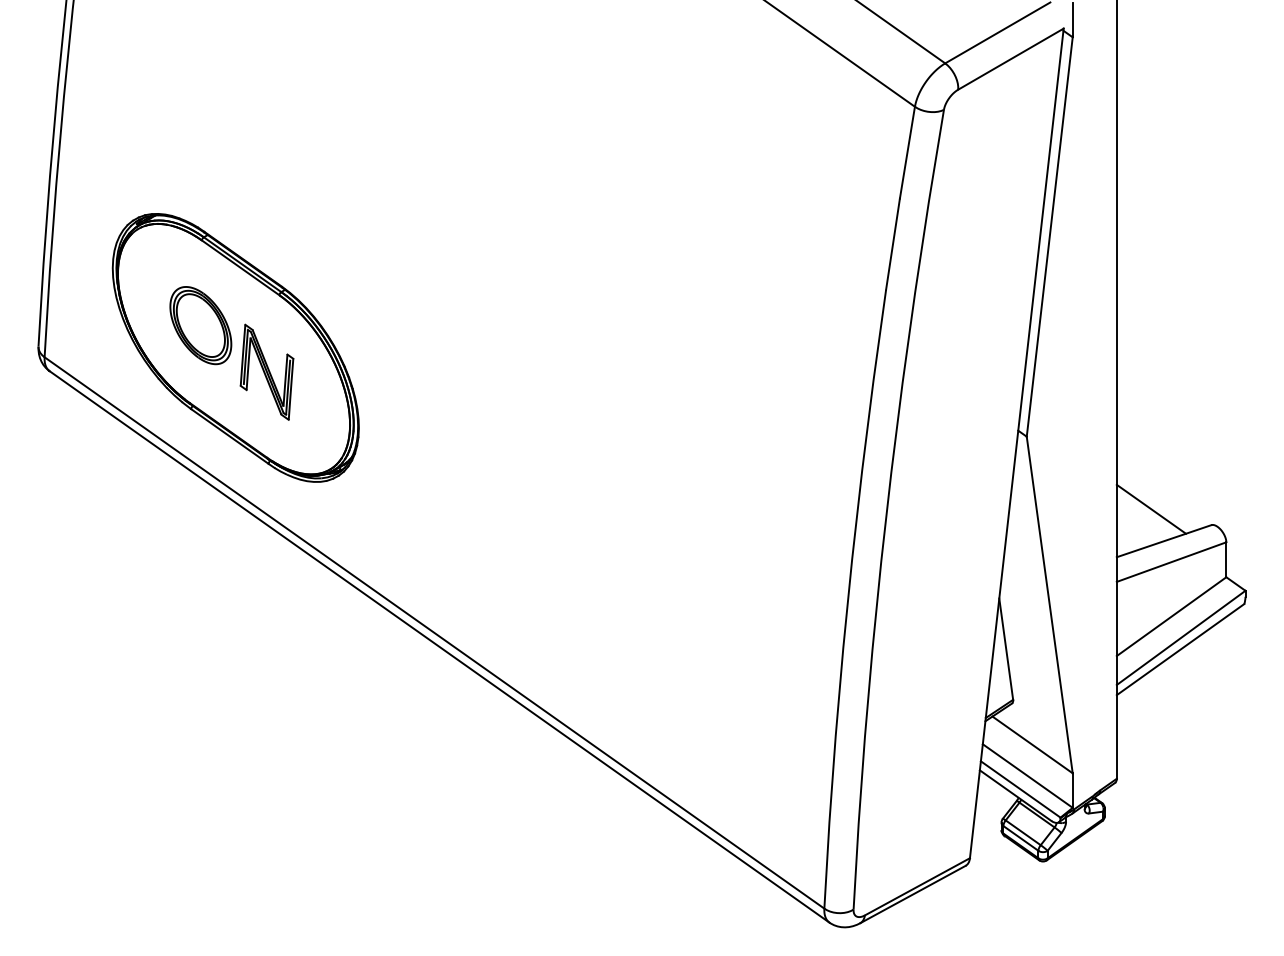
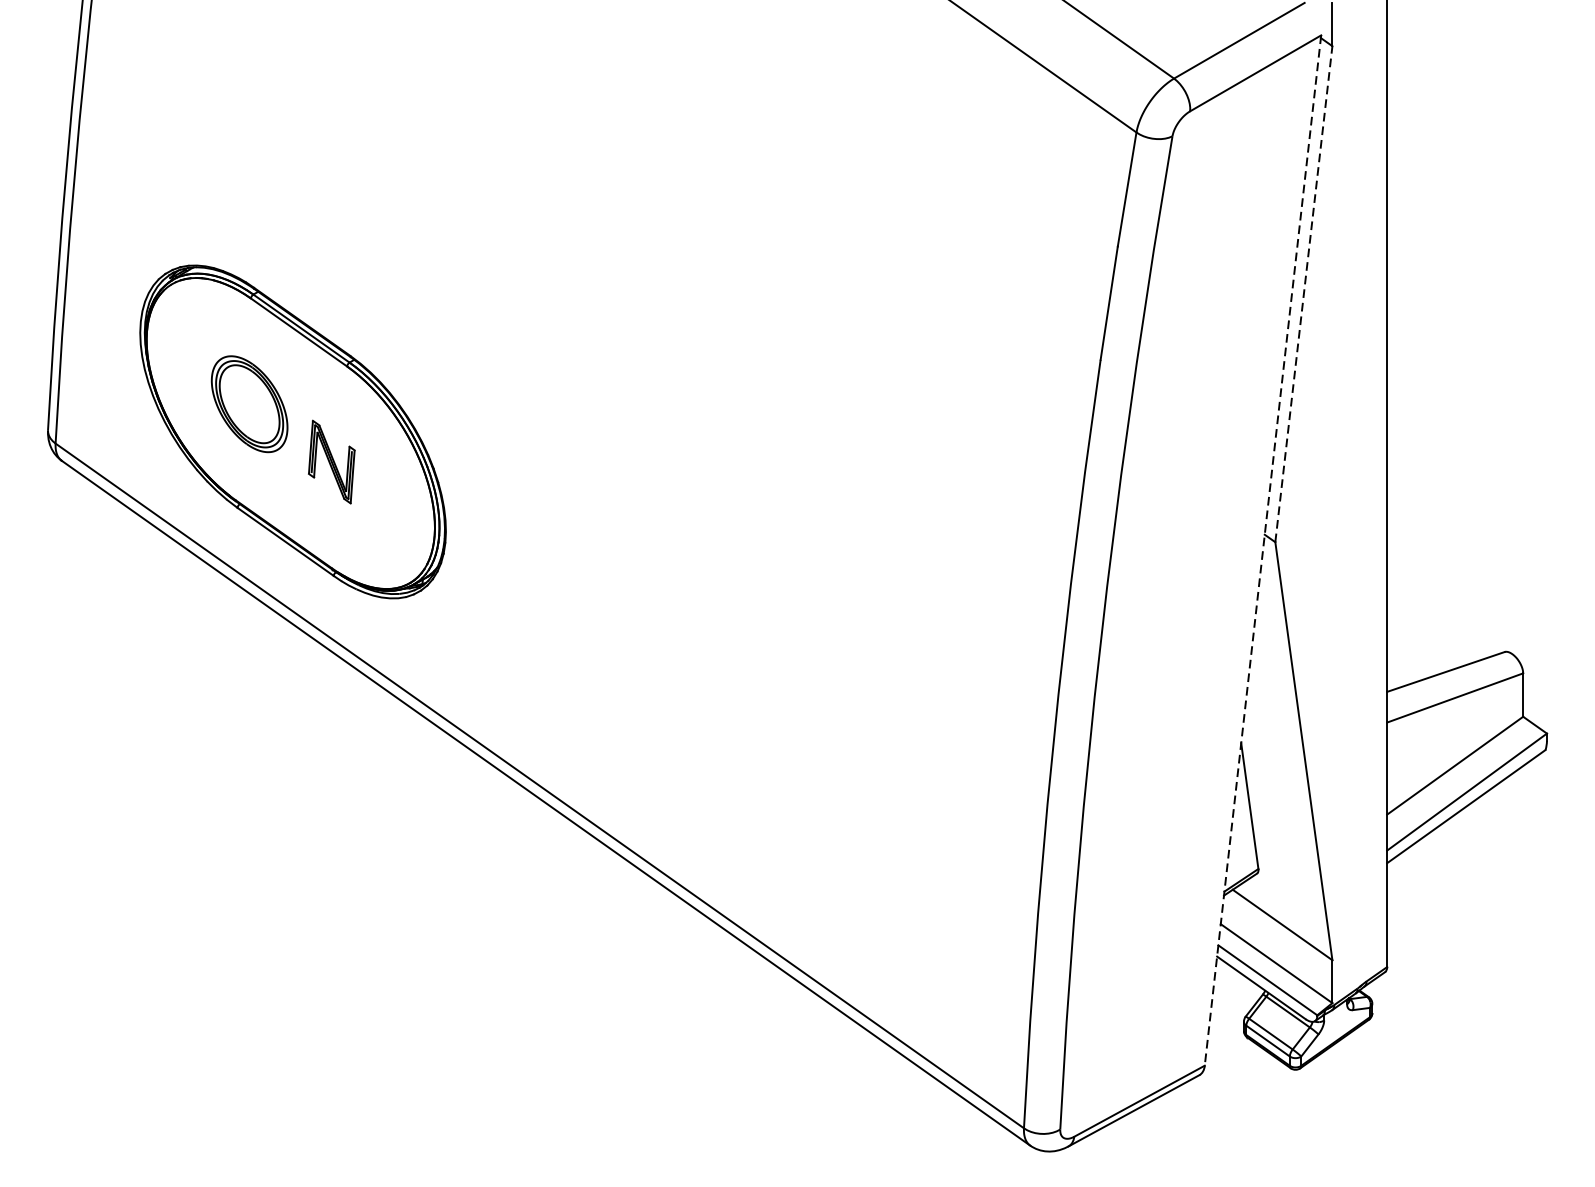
line: (1049, 236) -> (1303, 293), solid -> dashed
part: (266, 371) -> (331, 461), size x0.7
line: (1016, 443) -> (1262, 550), solid -> dashed
line: (1150, 508) -> (1429, 631), removed

